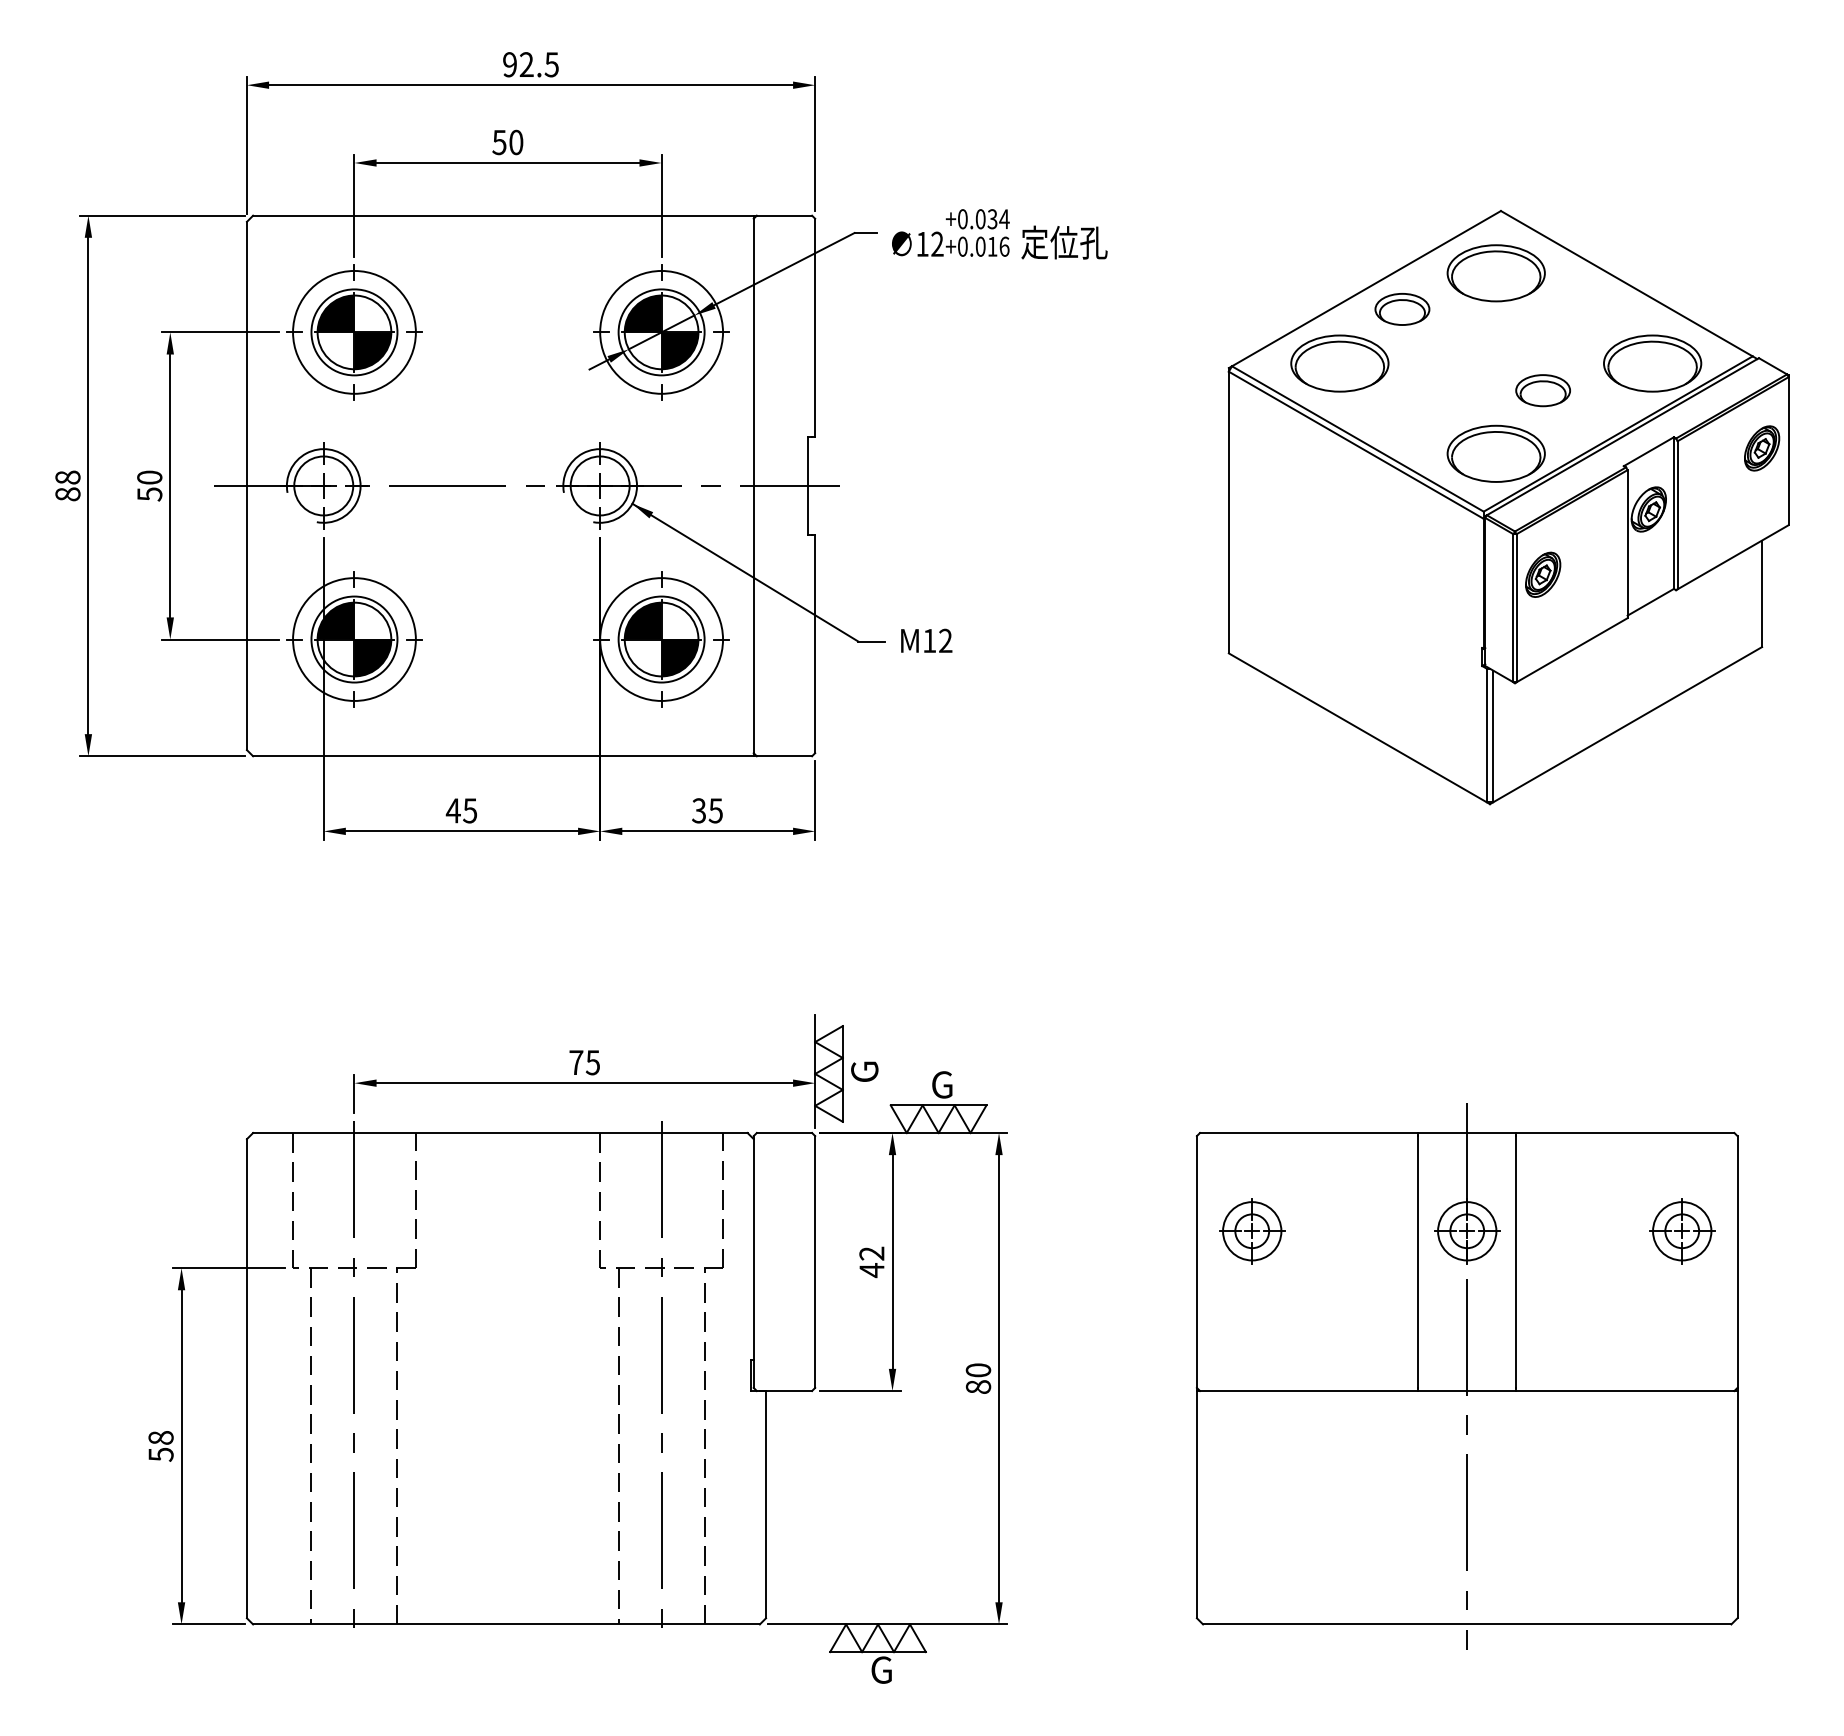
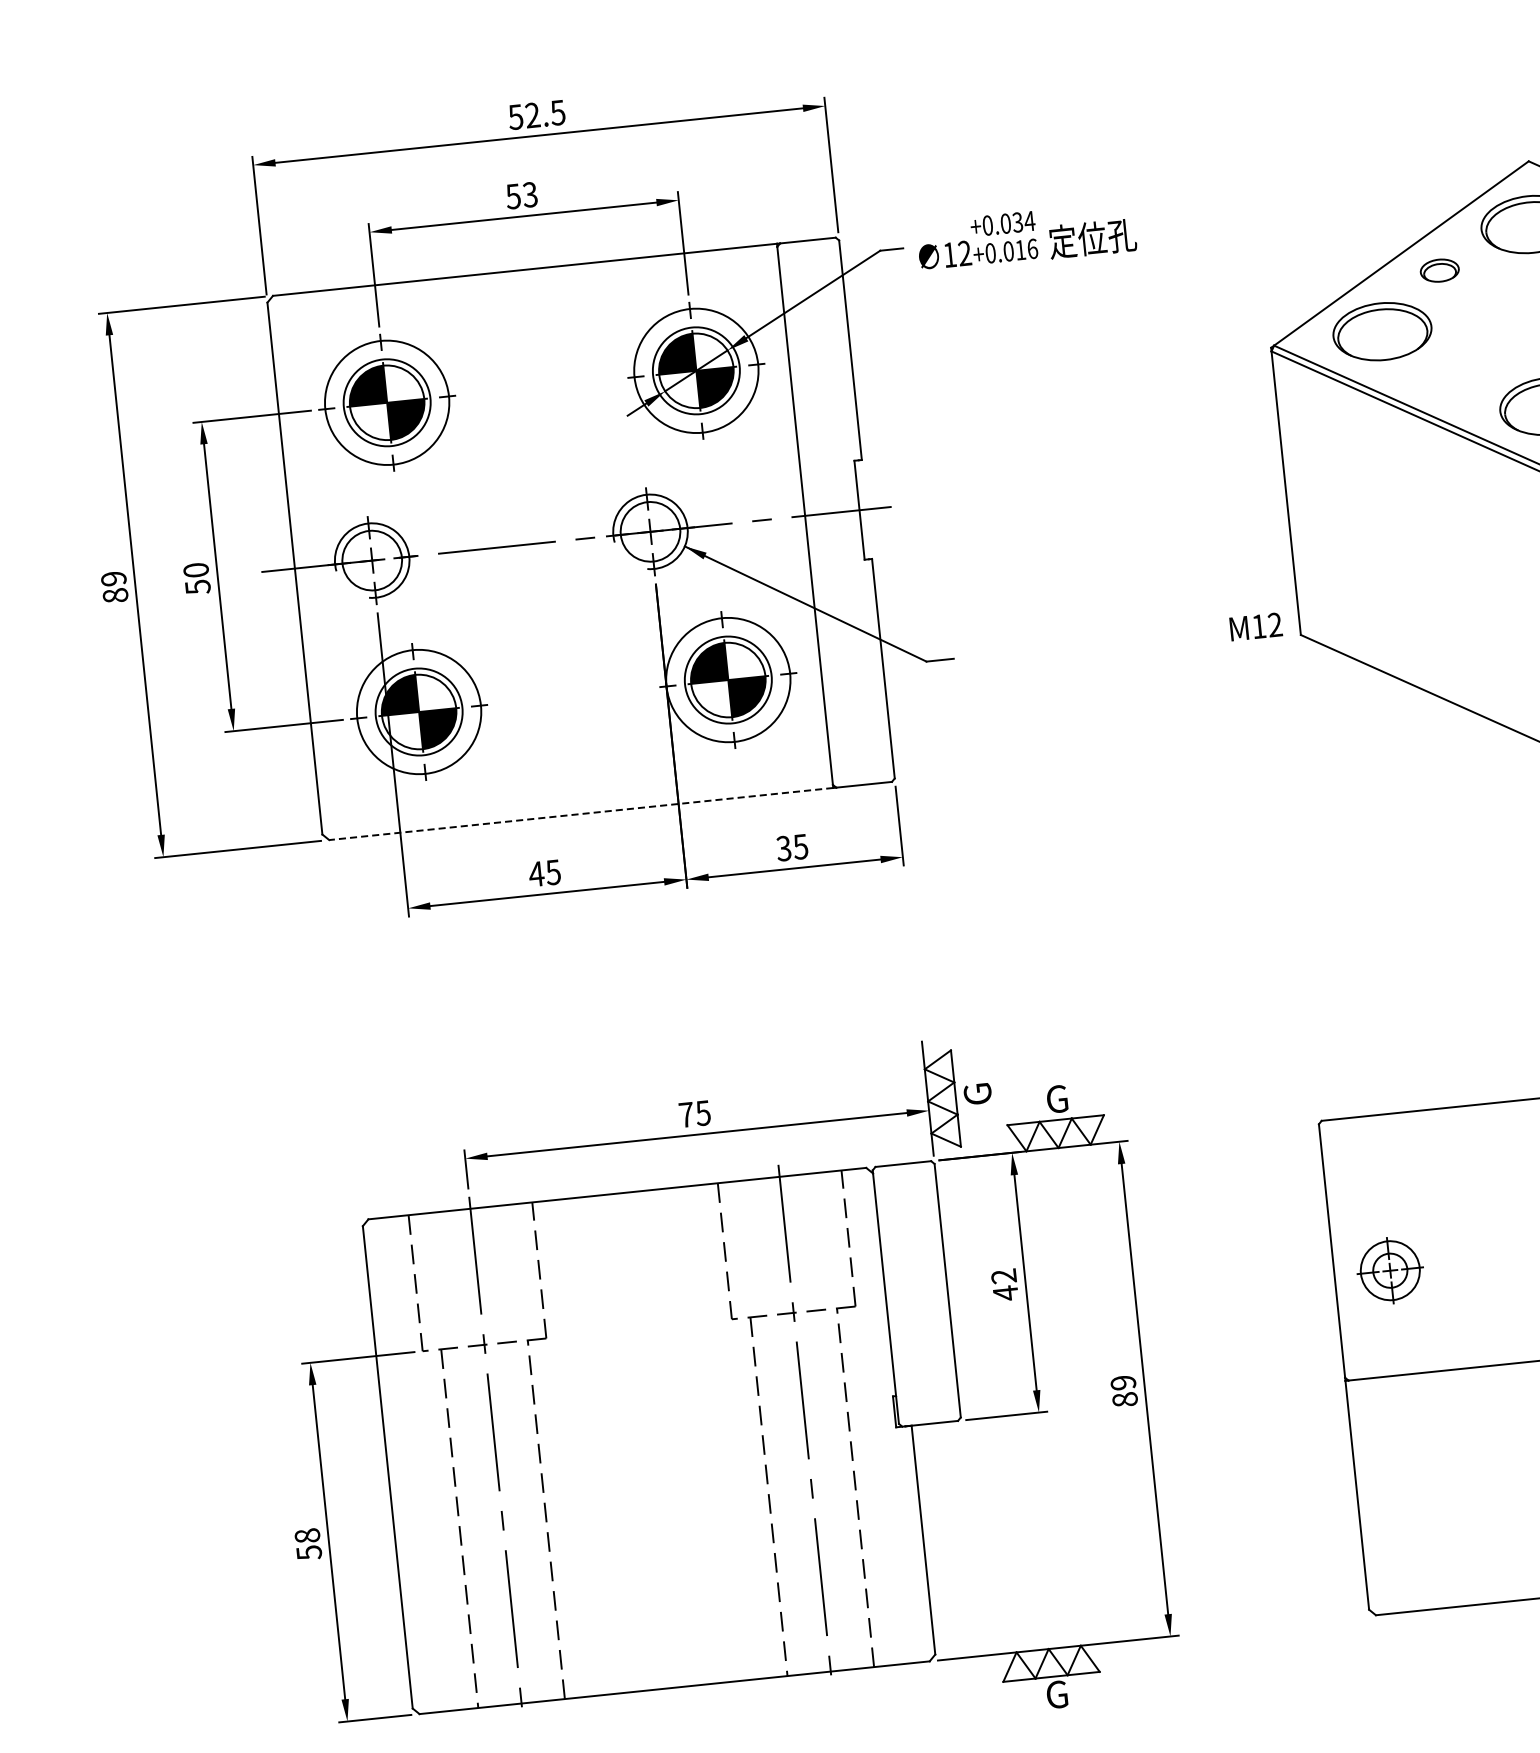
text: (509, 64) -> (515, 116), 92.5 -> 52.5
text: (516, 142) -> (530, 194), 50 -> 53
part: (1402, 309) -> (1439, 270), size x0.7
text: (67, 477) -> (113, 578), 88 -> 89
text: (926, 640) -> (1255, 626), moved
line: (502, 756) -> (580, 814), solid -> dashed
part: (1252, 1231) -> (1390, 1270), moved
text: (978, 1370) -> (1123, 1382), 80 -> 89

